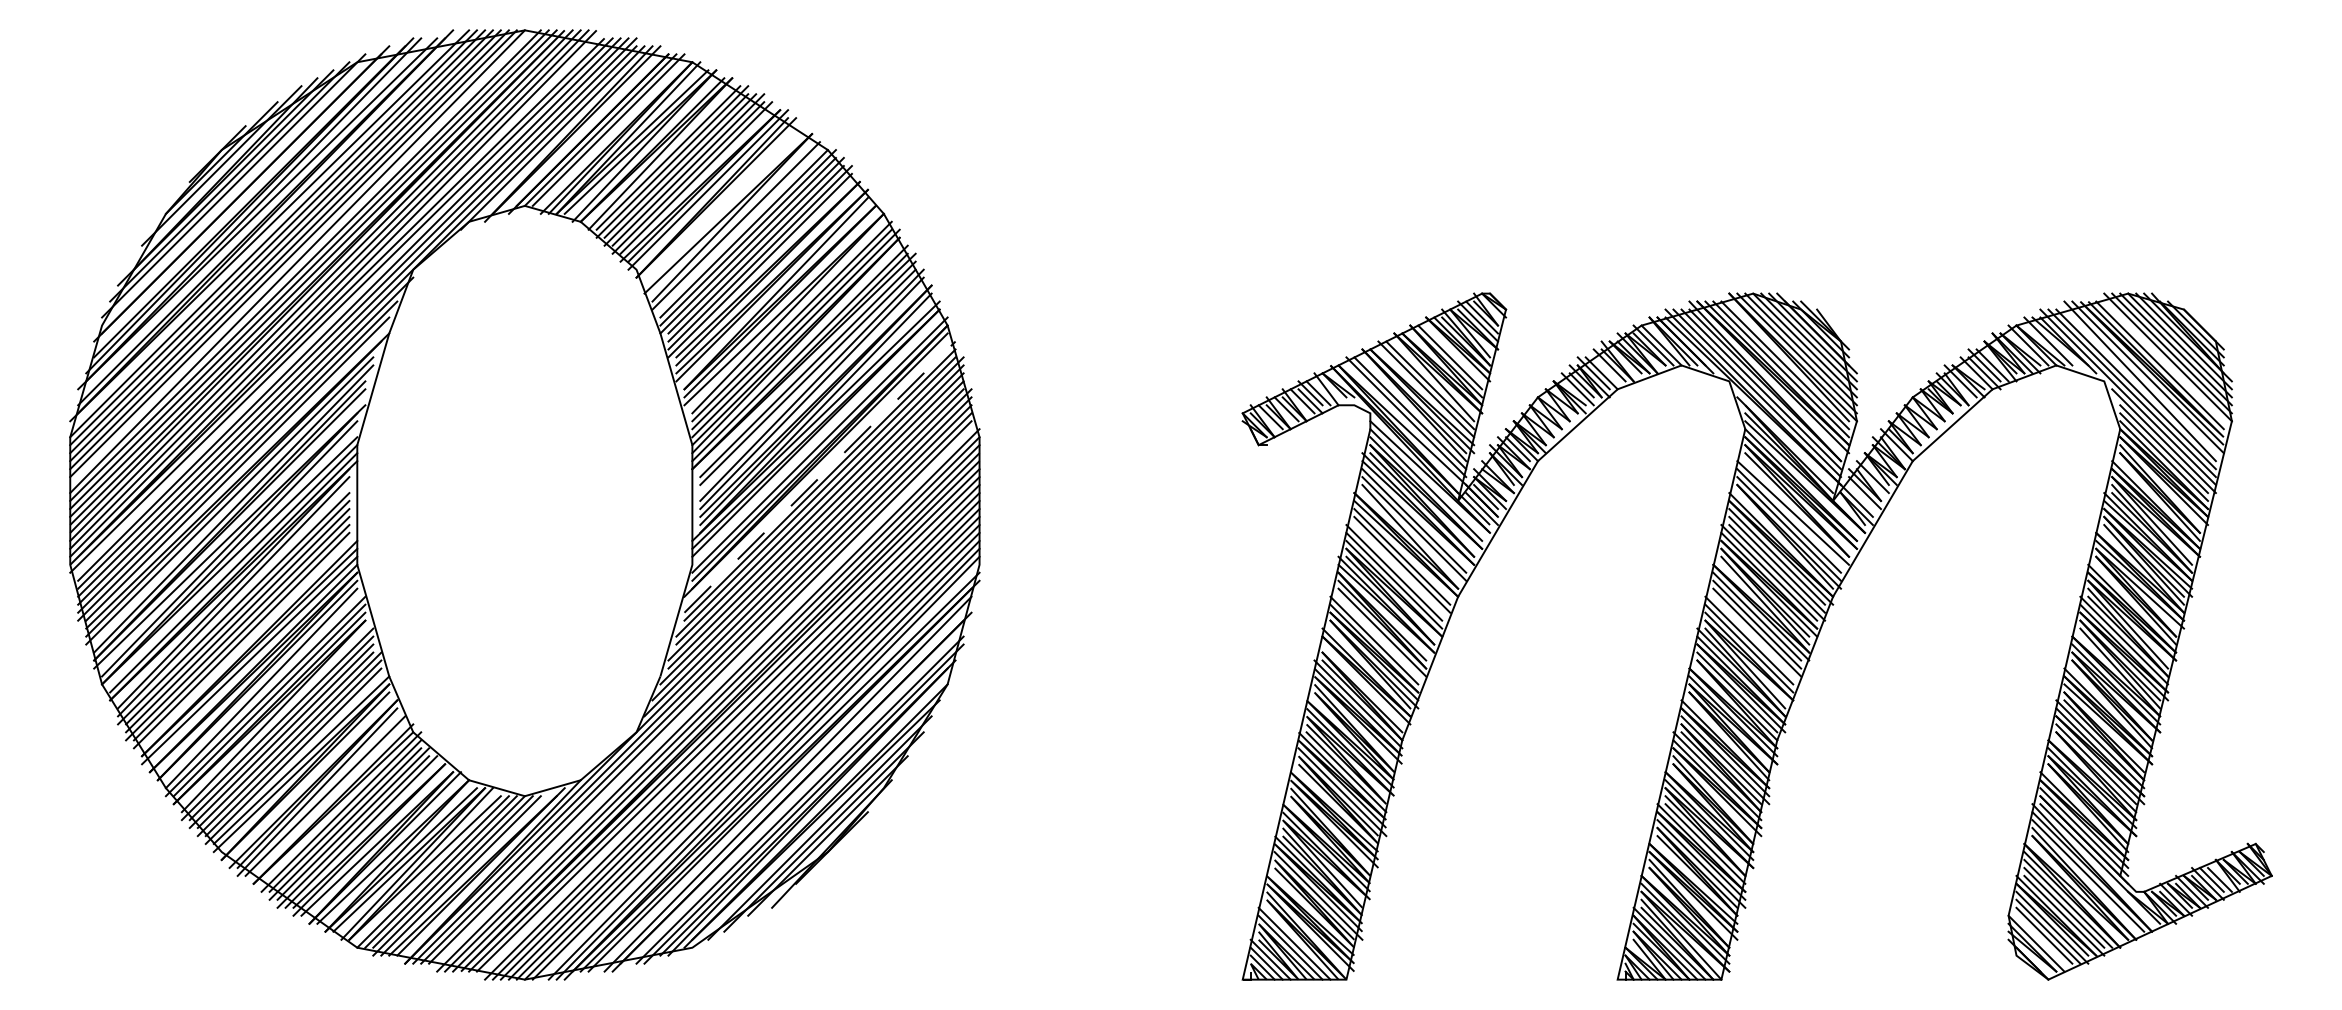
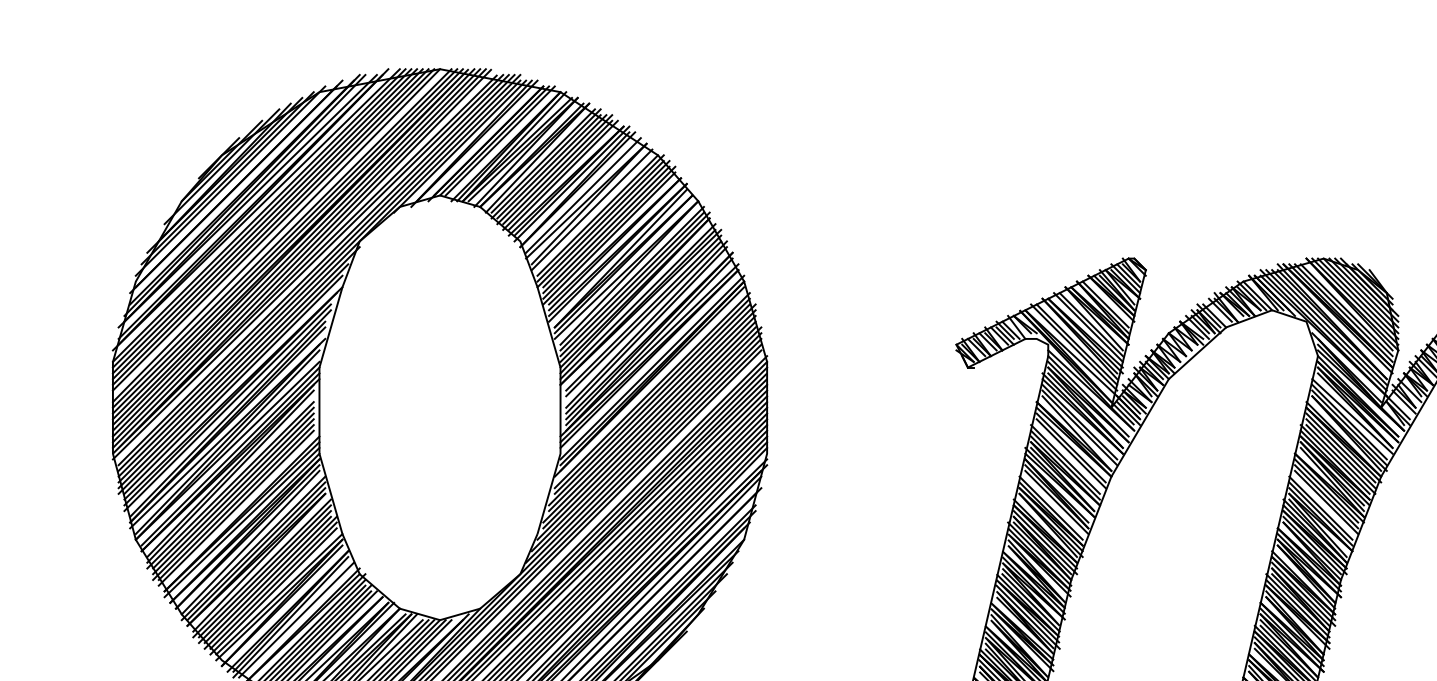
line: (724, 205) -> (583, 195), added
line: (820, 477) -> (652, 390), dashed -> solid
line: (1366, 688) -> (1045, 542), added

